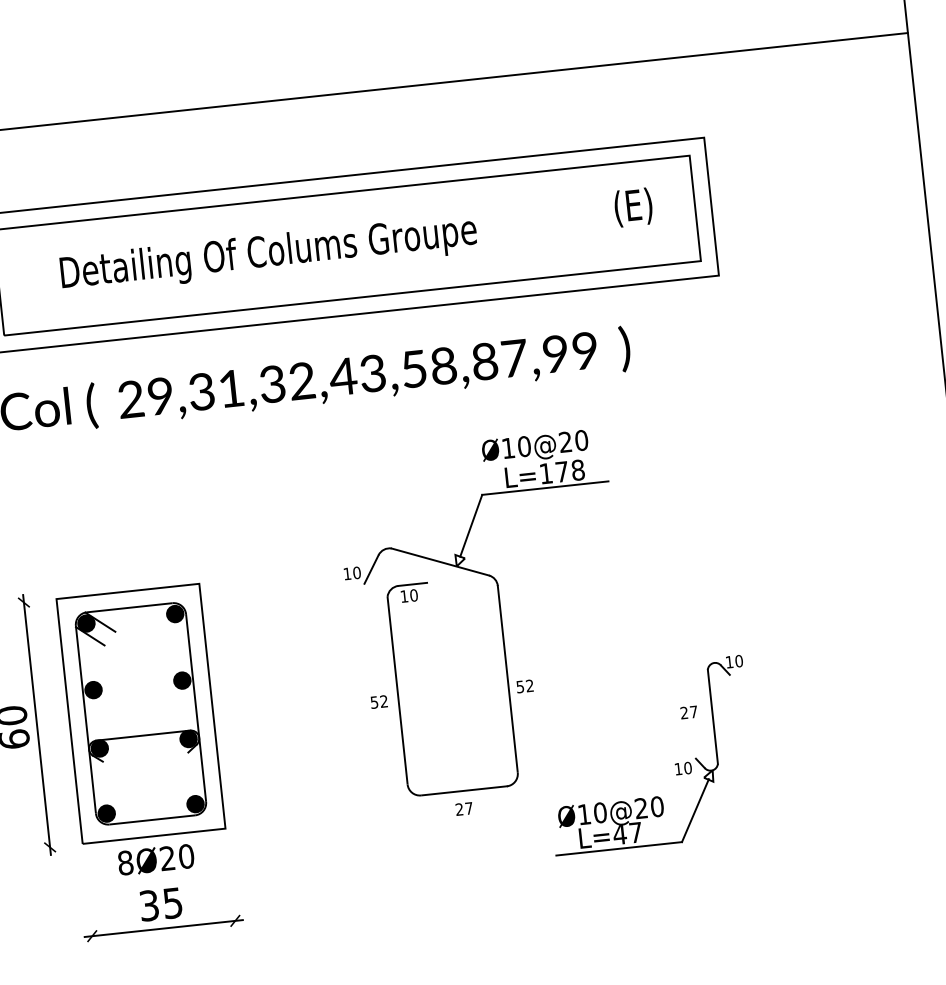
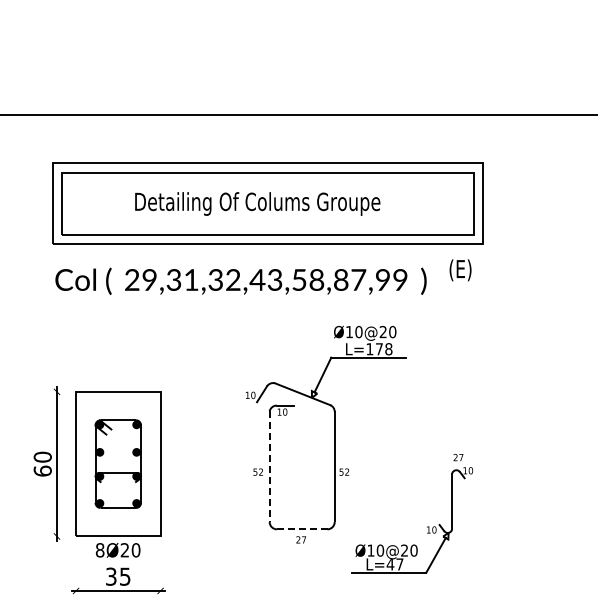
text: (633, 207) -> (460, 270), moved
text: (268, 253) -> (257, 203), moved
line: (397, 692) -> (269, 467), solid -> dashed
part: (139, 712) -> (117, 463), size x0.7
text: (689, 712) -> (458, 457), moved
line: (464, 791) -> (302, 529), solid -> dashed

